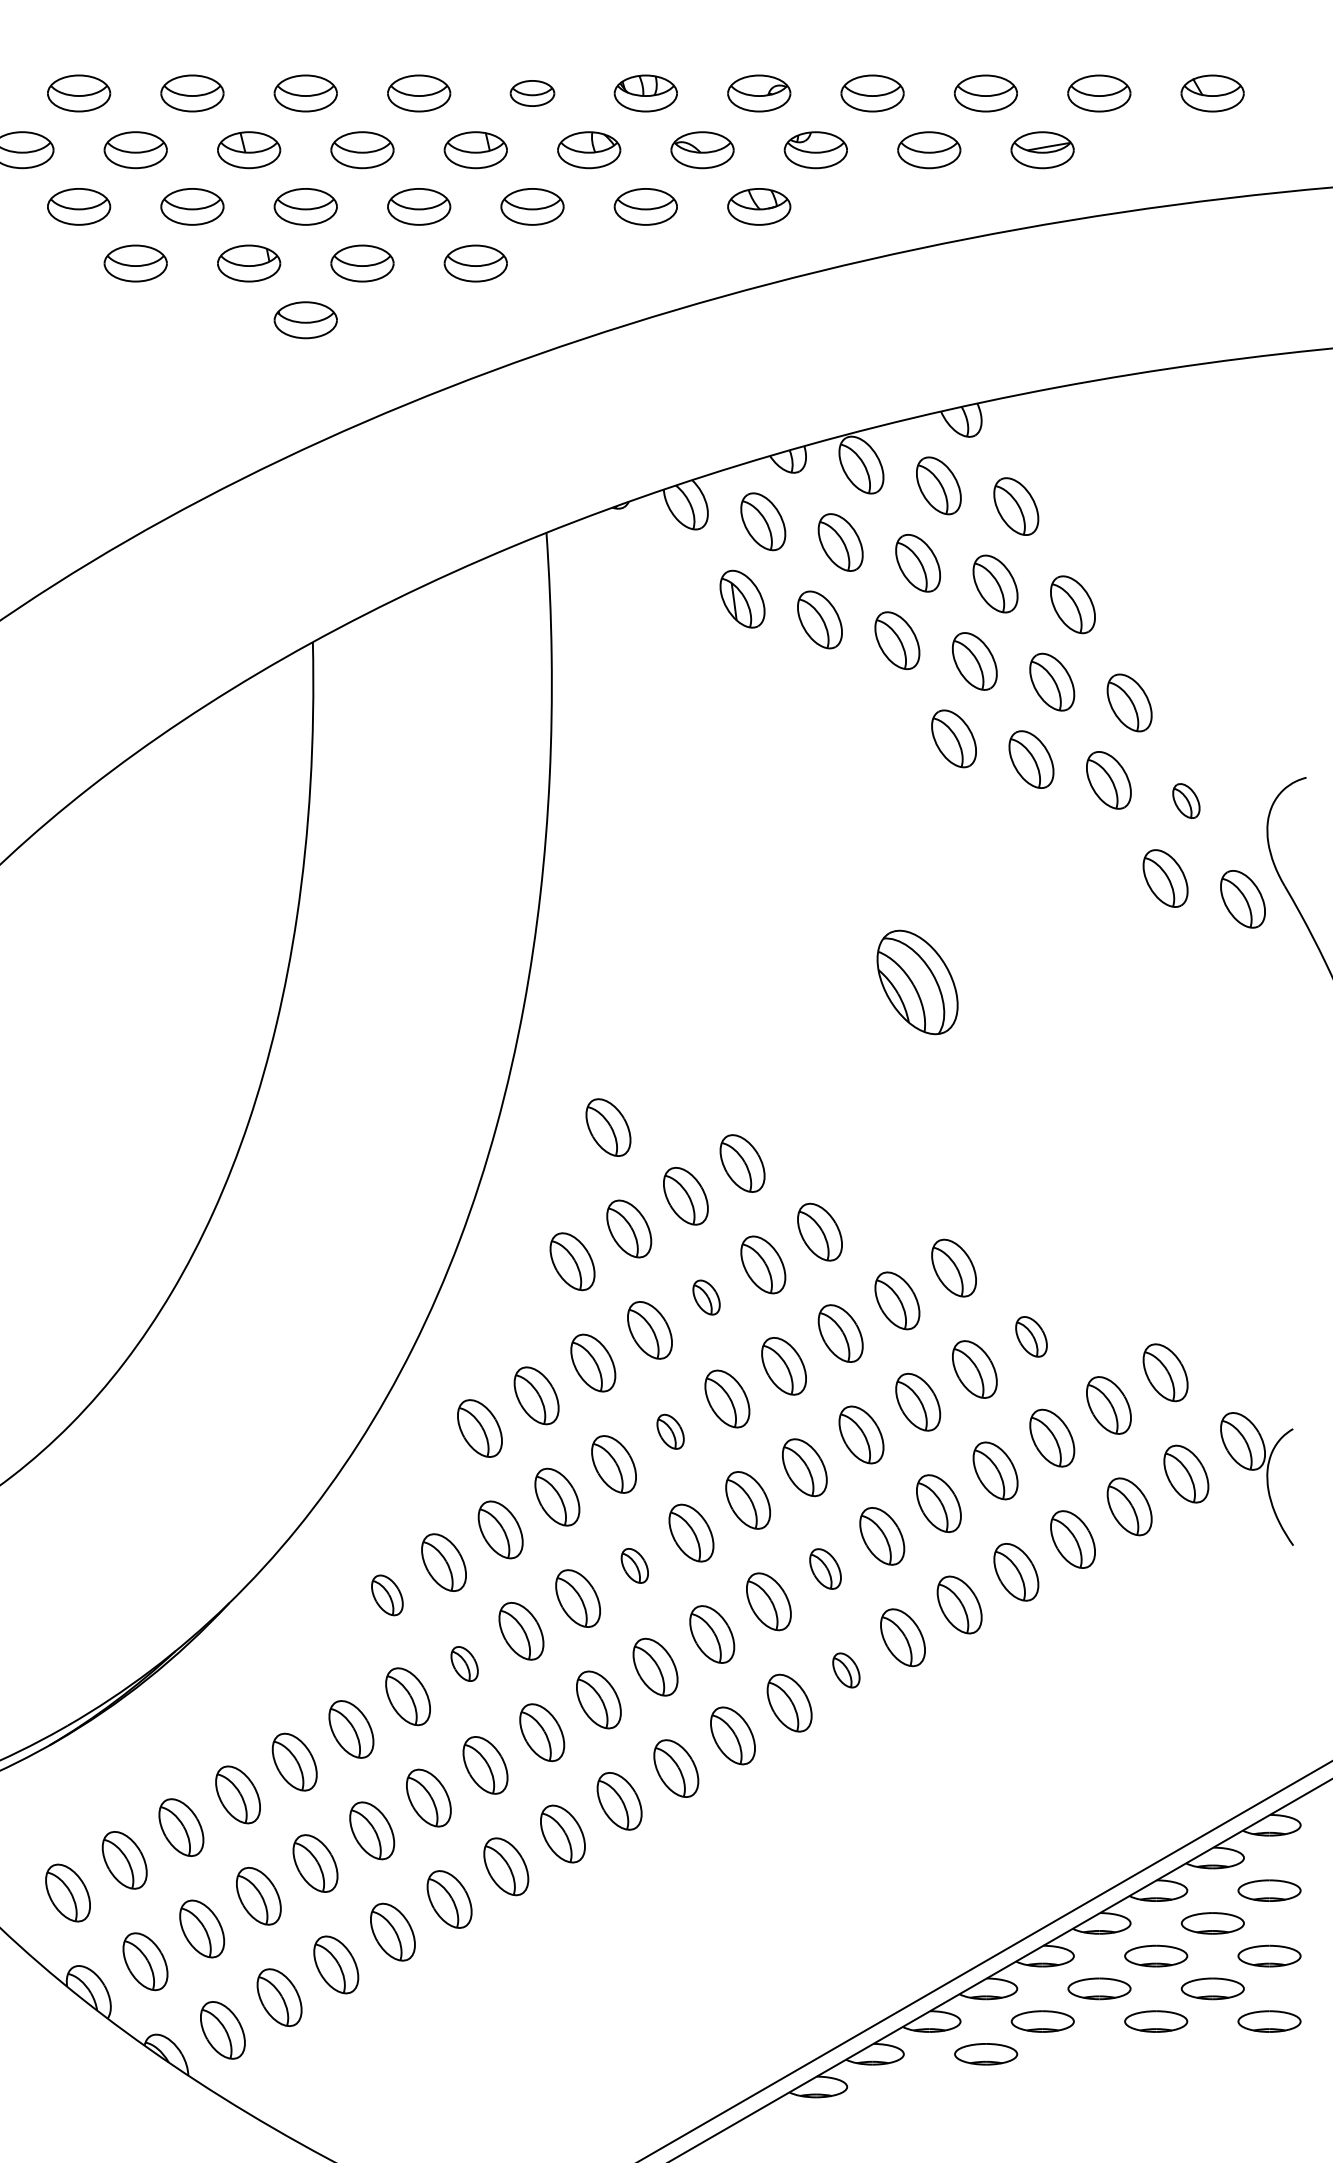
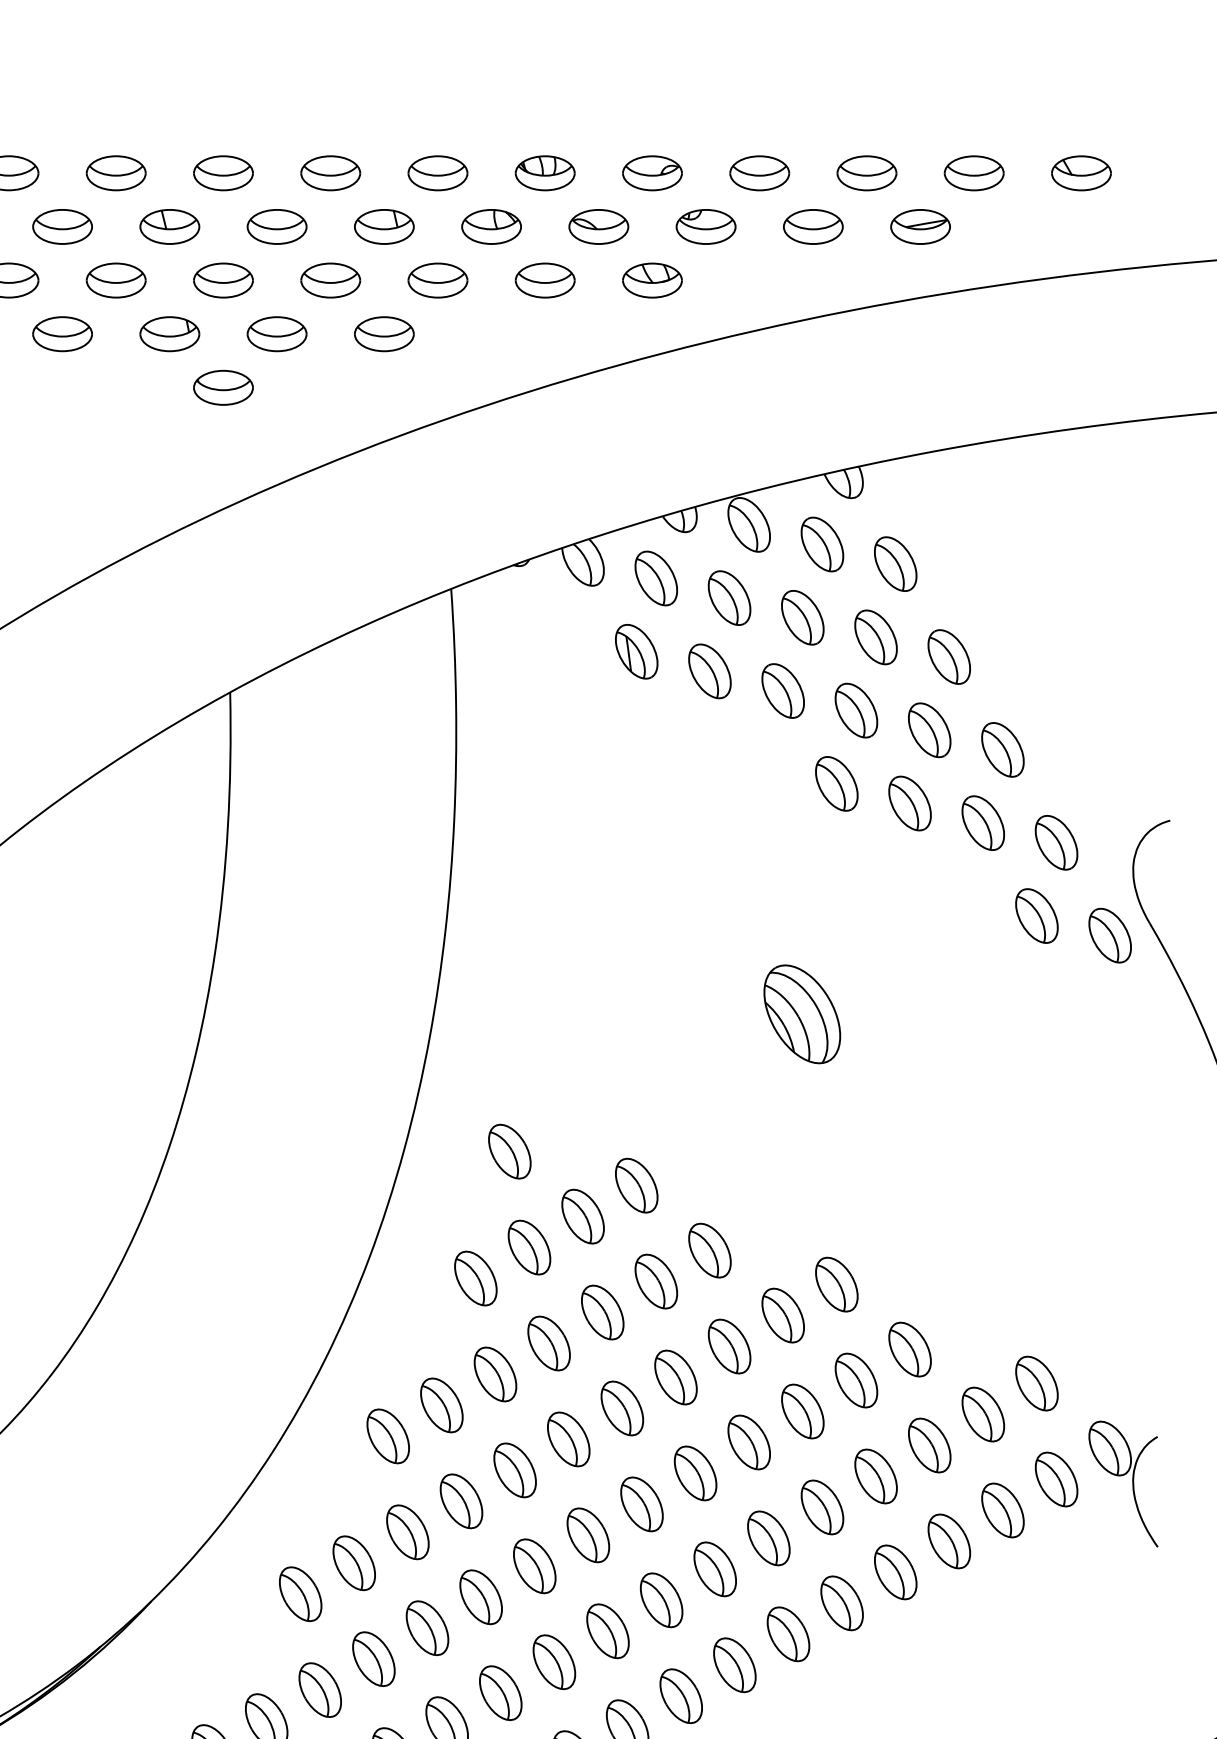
part: (532, 93) -> (437, 173), size x1.43
part: (1186, 800) -> (1056, 842), size x1.67
part: (706, 1297) -> (602, 1312), size x1.67
part: (1031, 1336) -> (910, 1349), size x1.43
part: (670, 1431) -> (568, 1439), size x1.67
part: (634, 1565) -> (534, 1565), size x1.67
part: (825, 1568) -> (715, 1568), size x1.43
part: (387, 1595) -> (300, 1594), size x1.43
part: (464, 1663) -> (373, 1658), size x1.67
part: (846, 1670) -> (735, 1665), size x1.67

